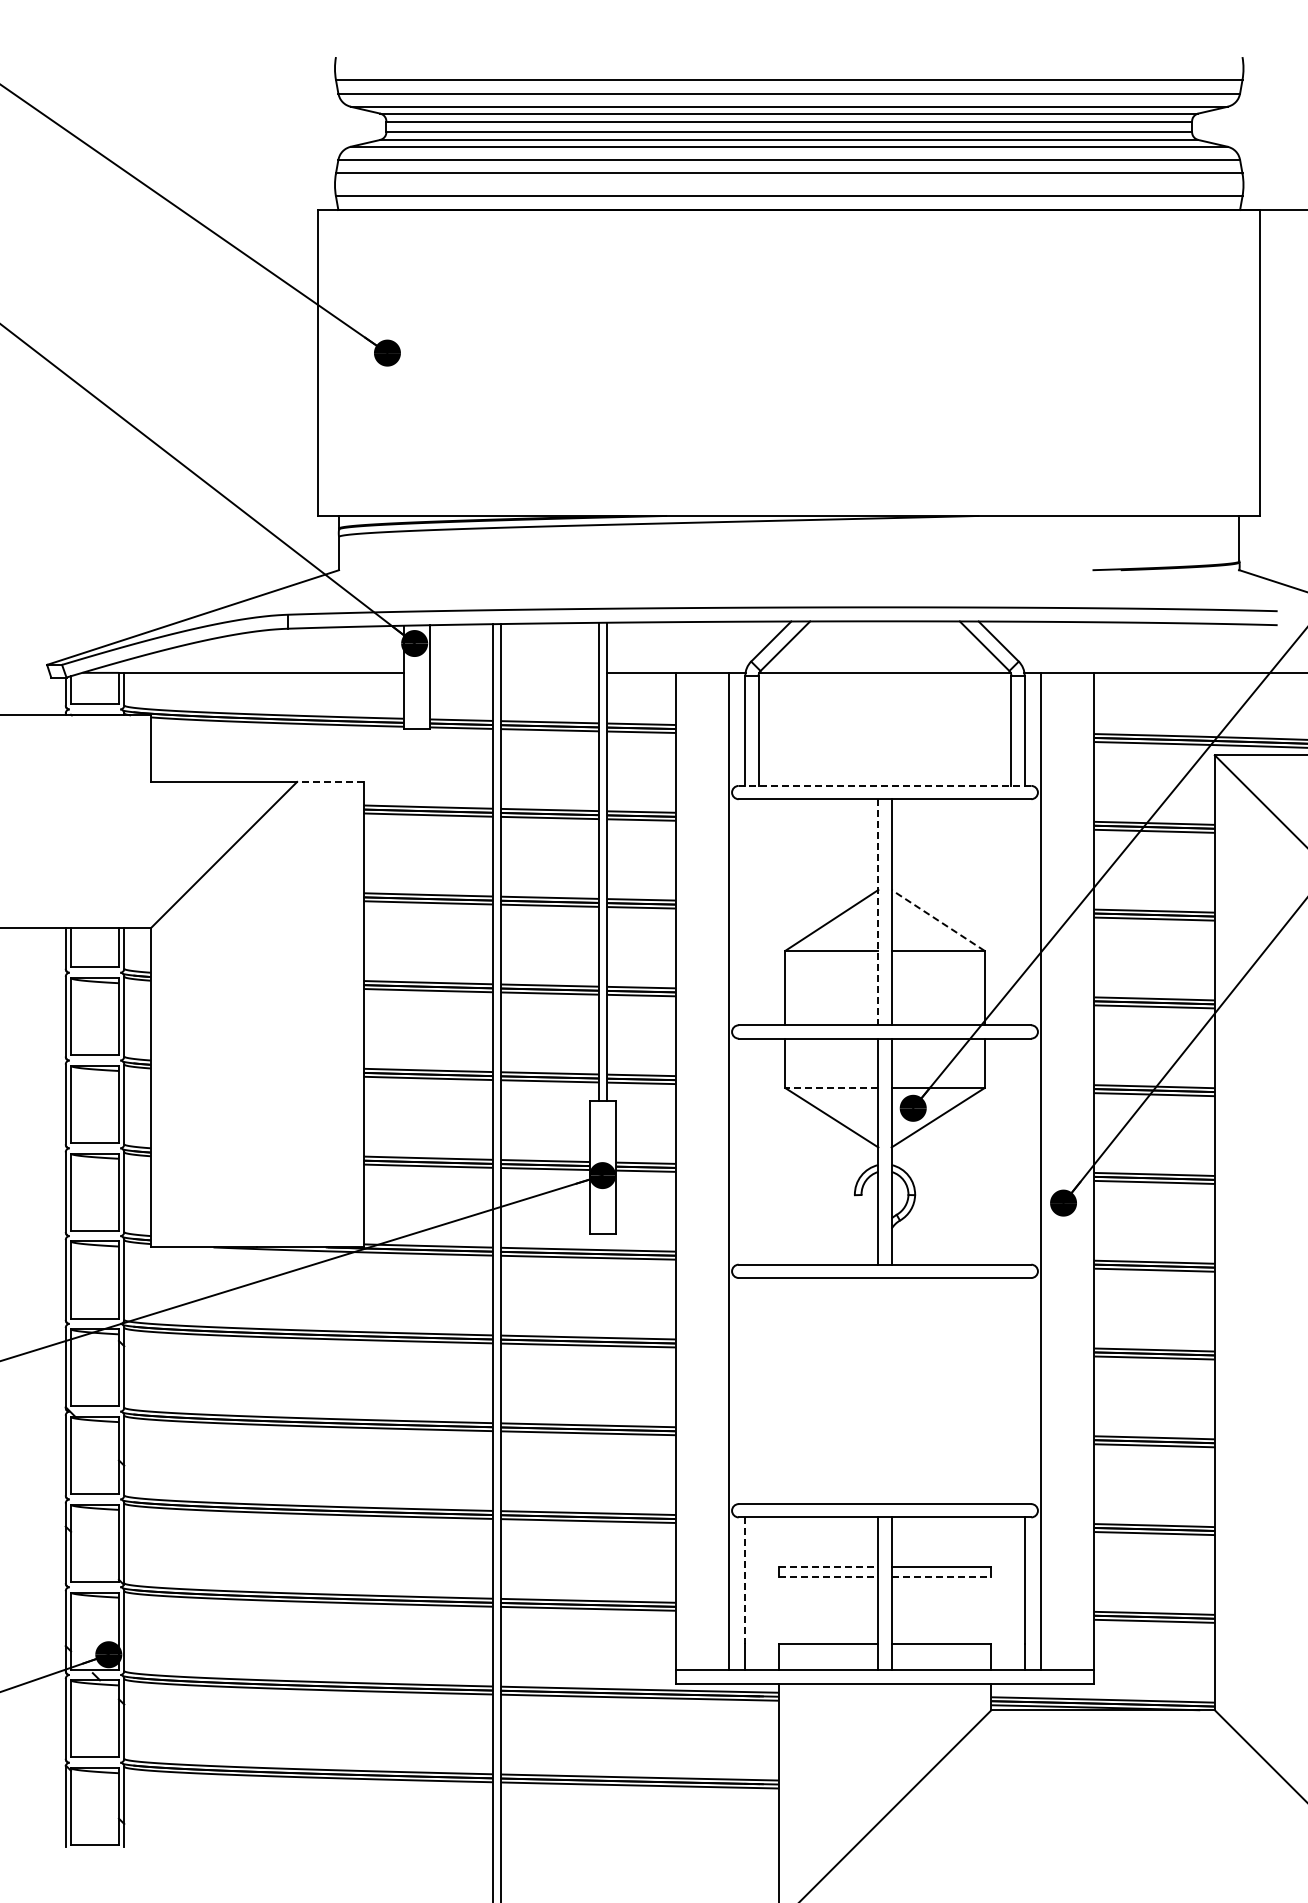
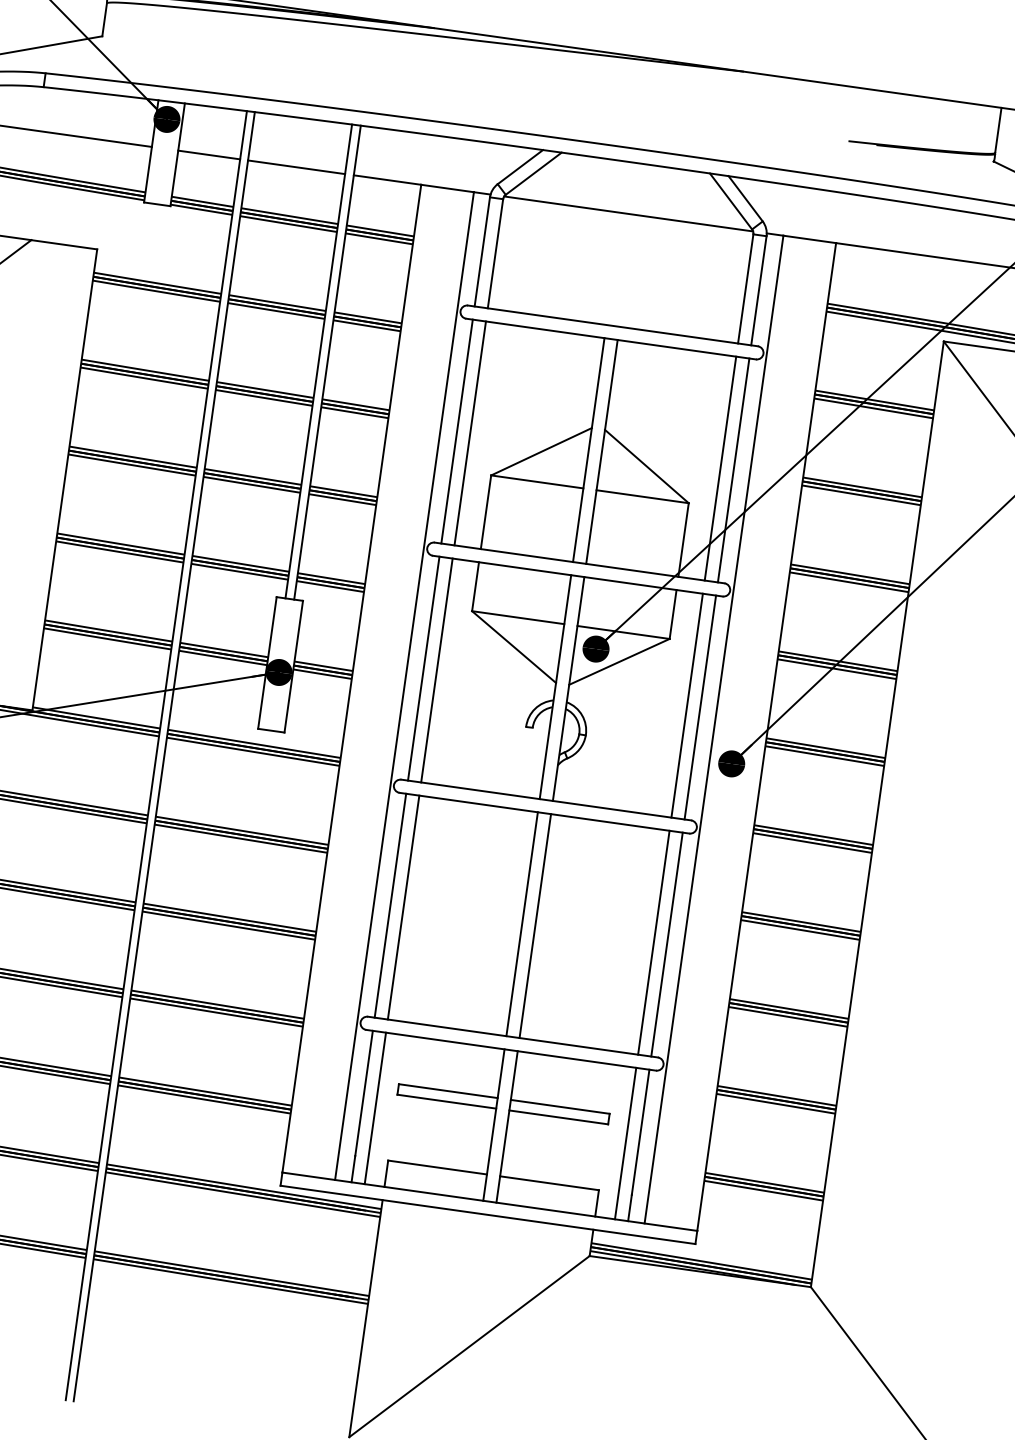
line: (461, 672) -> (209, 154), added
line: (549, 672) -> (296, 166), added
line: (329, 781) -> (63, 244), dashed -> solid
line: (884, 785) -> (612, 325), dashed -> solid
line: (745, 912) -> (457, 431), added
line: (758, 912) -> (470, 433), added
line: (878, 912) -> (588, 450), dashed -> solid
line: (1011, 912) -> (720, 468), added
line: (1024, 912) -> (733, 470), added
line: (938, 920) -> (647, 466), dashed -> solid
line: (831, 1088) -> (517, 618), dashed -> solid
line: (745, 1151) -> (423, 668), added
line: (758, 1151) -> (436, 670), added
line: (1011, 1151) -> (687, 705), added
line: (1024, 1151) -> (700, 707), added
line: (745, 1391) -> (390, 906), added
line: (758, 1391) -> (403, 907), added
line: (878, 1391) -> (522, 924), added
line: (891, 1391) -> (535, 926), added
line: (1011, 1391) -> (653, 943), added
line: (1024, 1391) -> (666, 945), added
line: (828, 1566) -> (448, 1091), dashed -> solid
line: (828, 1577) -> (446, 1101), dashed -> solid
line: (941, 1577) -> (558, 1117), dashed -> solid
line: (745, 1581) -> (364, 1094), dashed -> solid
line: (758, 1593) -> (375, 1108), added
line: (1011, 1593) -> (625, 1143), added

